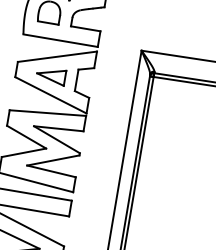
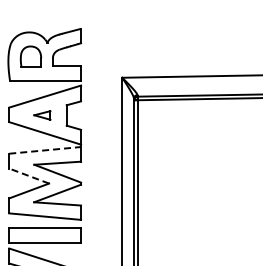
part: (51, 76) -> (42, 115), size x0.6
line: (48, 113) -> (45, 150), solid -> dashed
line: (26, 136) -> (28, 175), solid -> dashed

